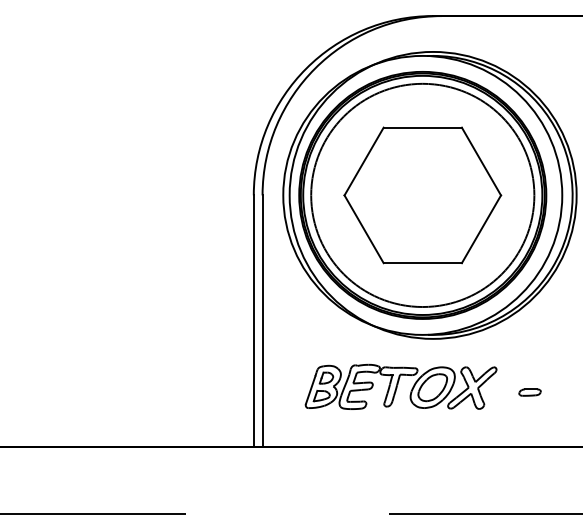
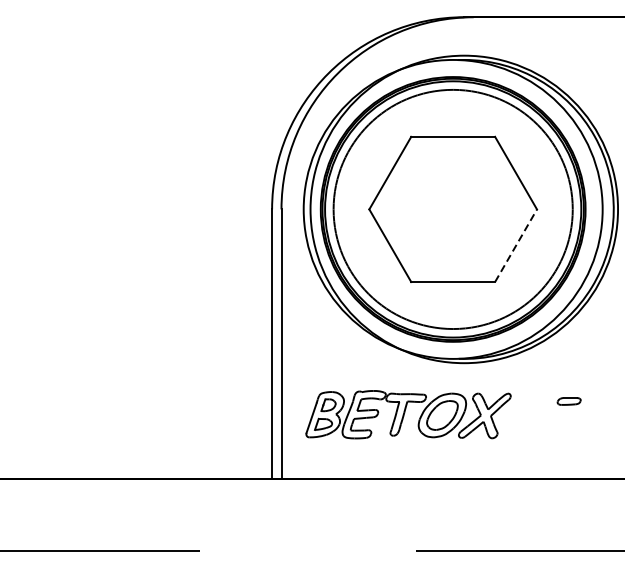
line: (481, 228) -> (516, 244), solid -> dashed
part: (400, 386) -> (407, 414), moved
part: (529, 392) -> (568, 401), moved

